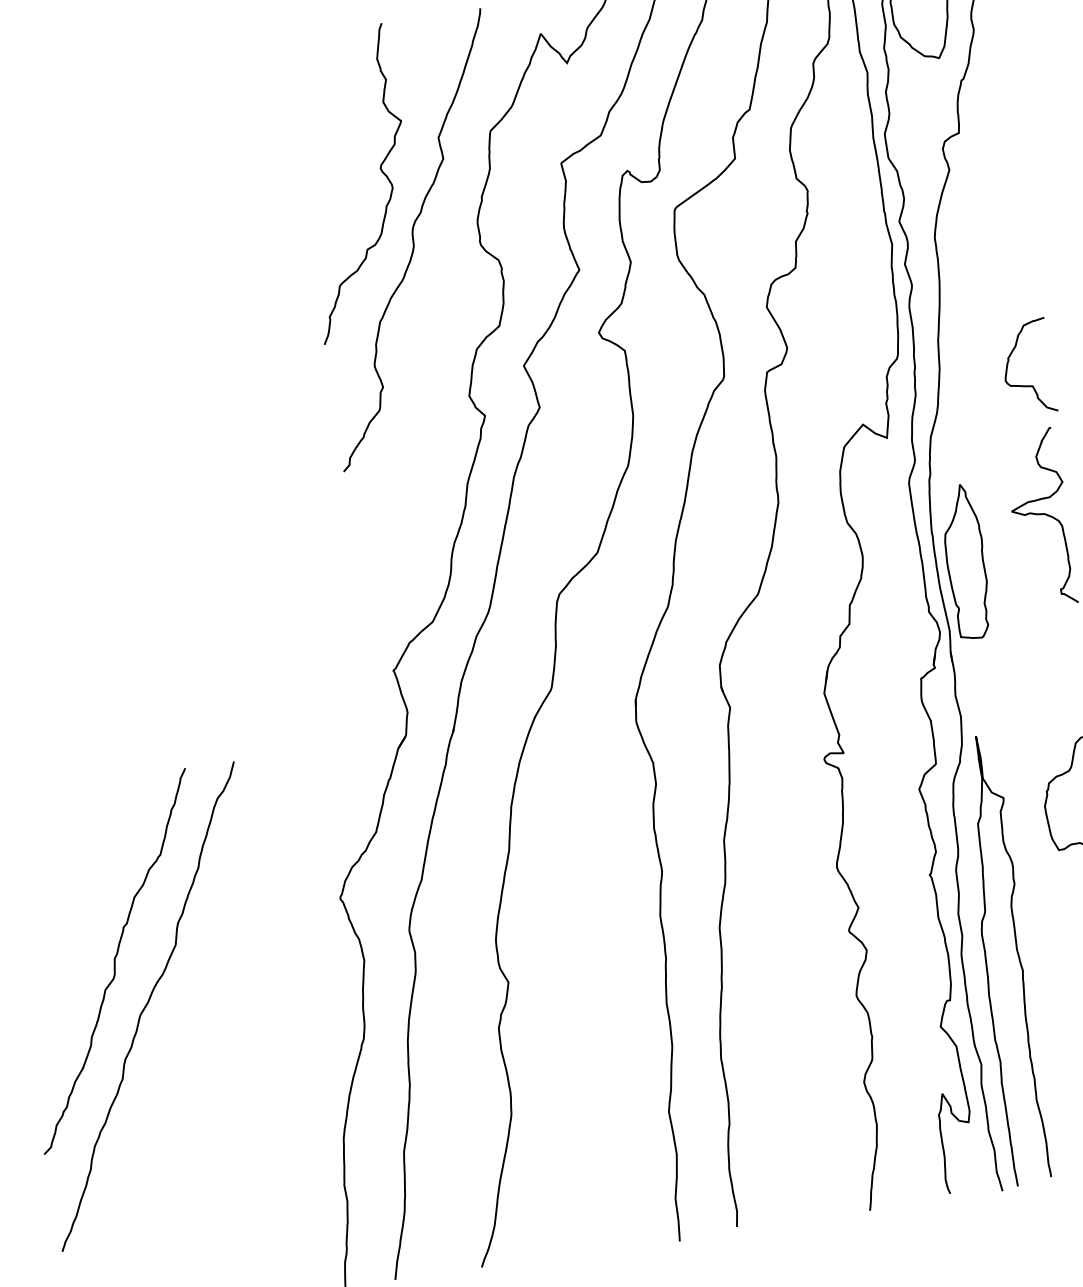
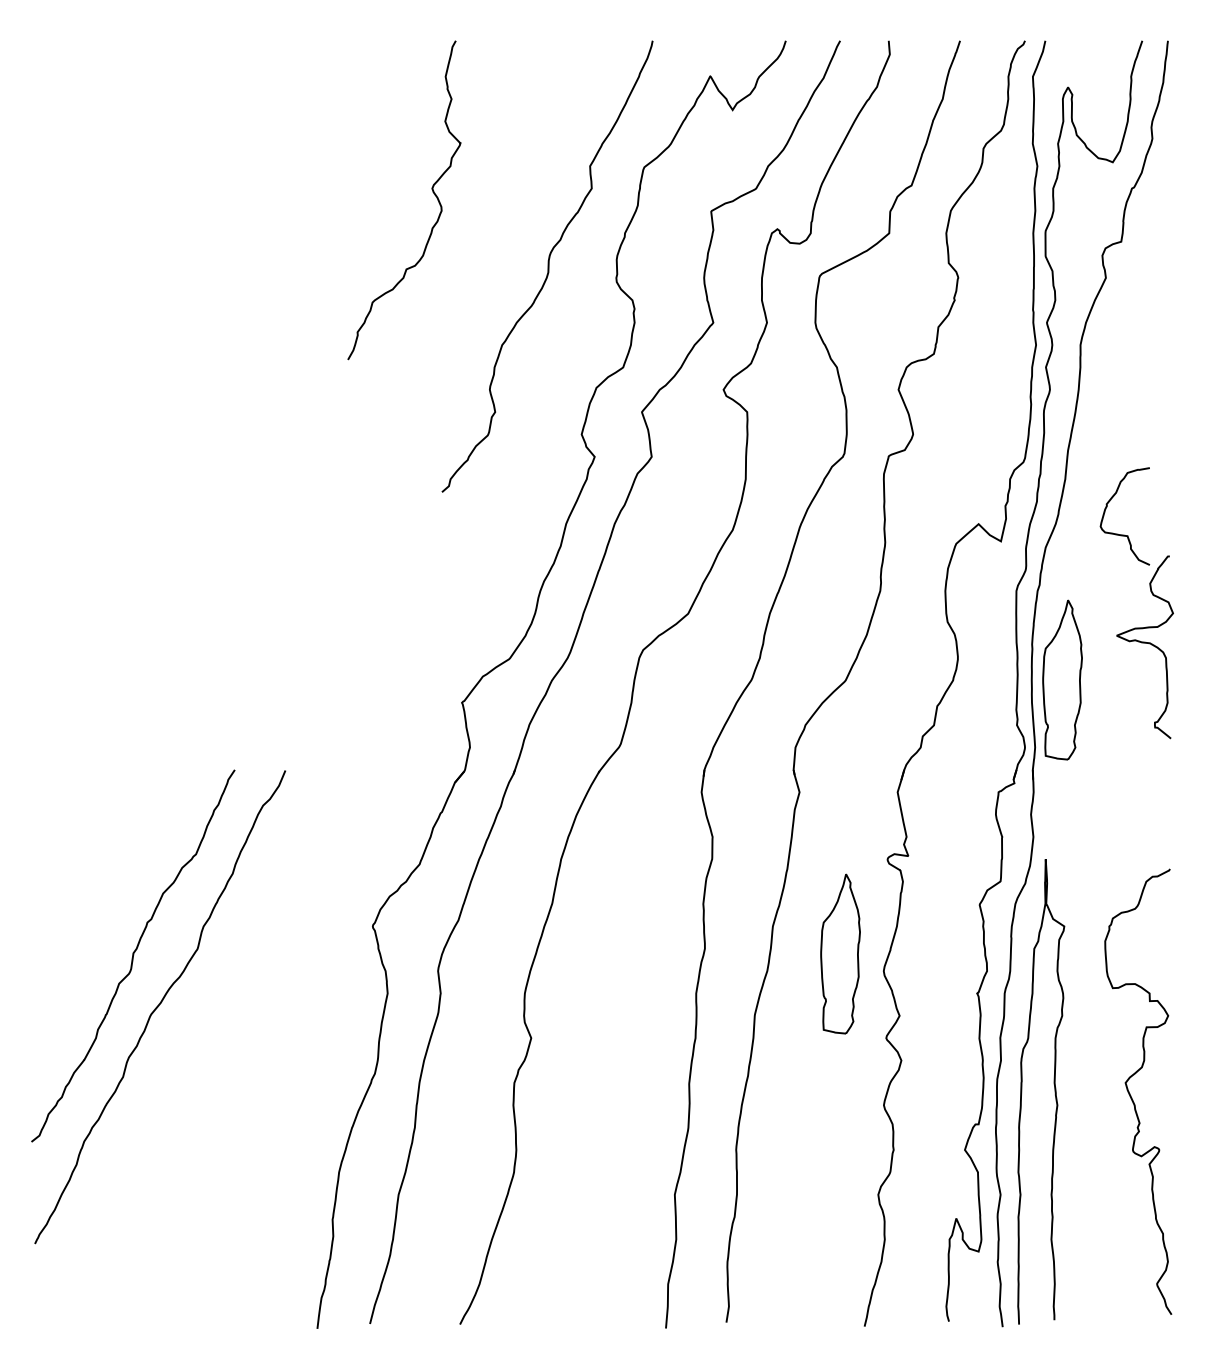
curve: (381, 172) -> (432, 192), moved
curve: (1029, 385) -> (1124, 534), moved
part: (792, 856) -> (840, 953), added

